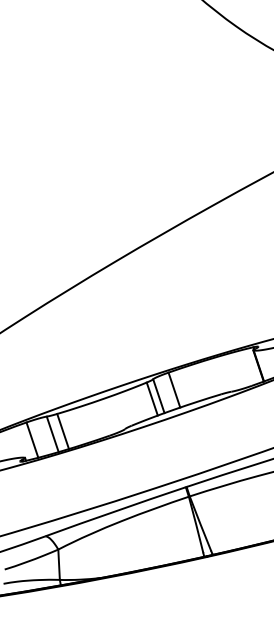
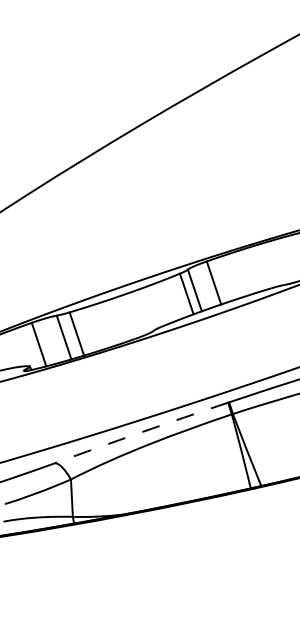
arc: (115, 511) -> (141, 432), solid -> dashed

